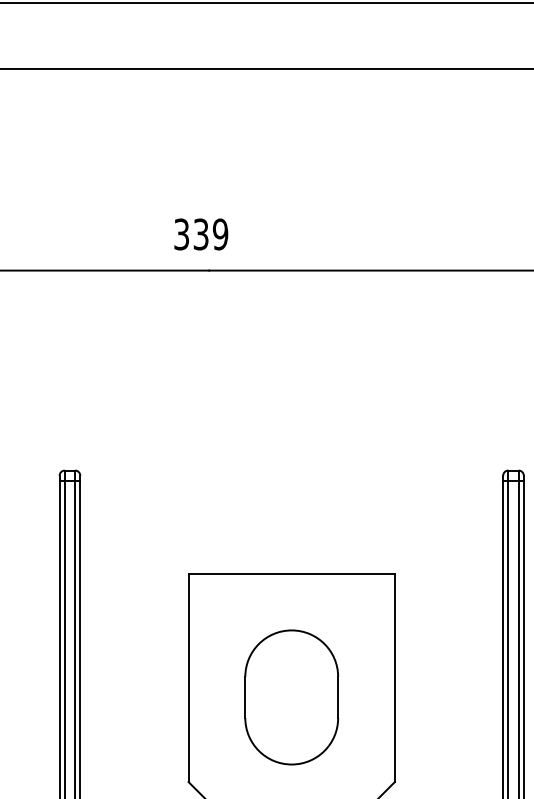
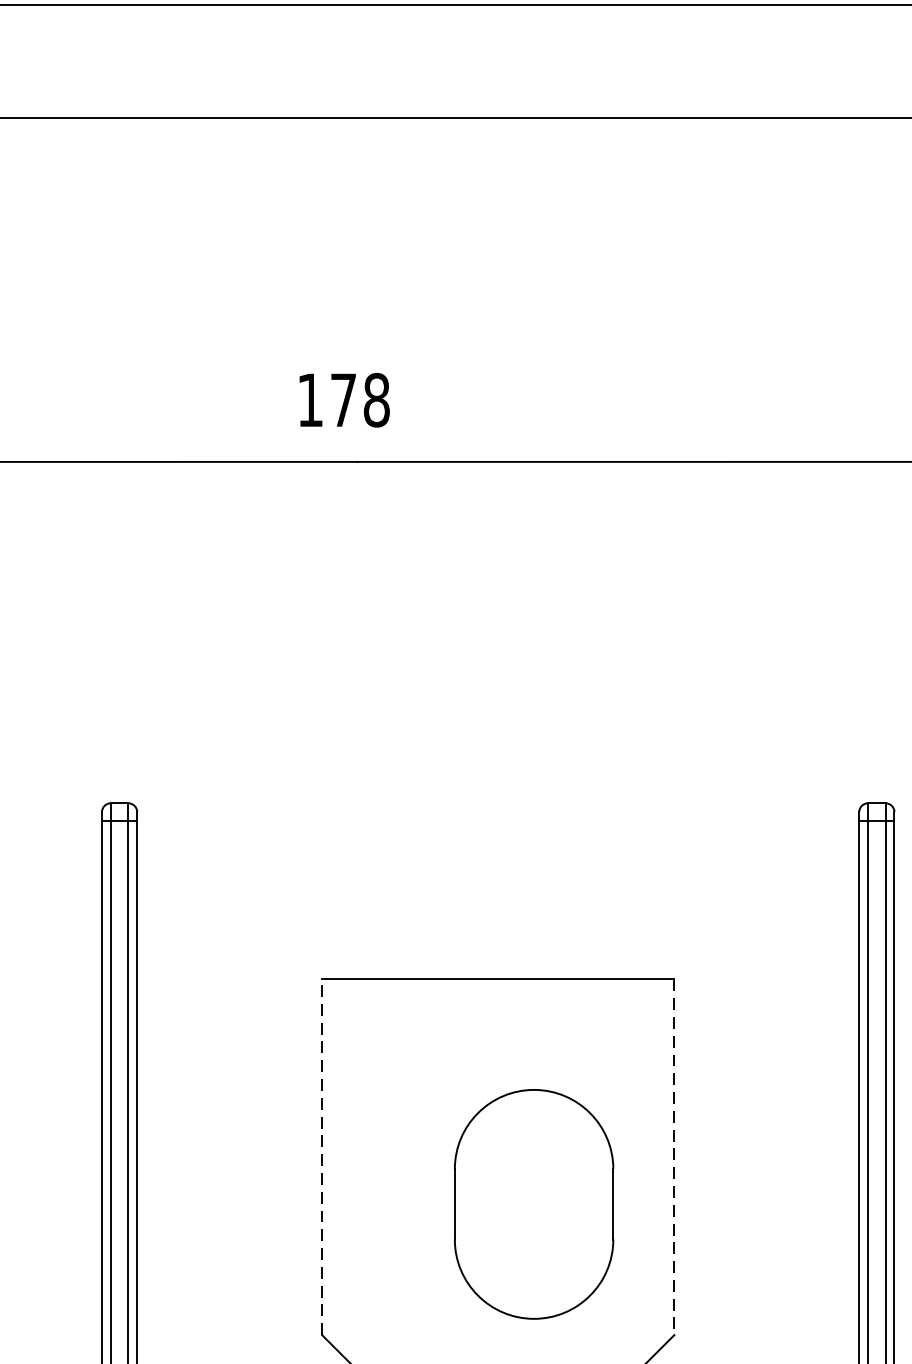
text: (201, 234) -> (344, 400), 339 -> 178
line: (188, 677) -> (321, 1156), solid -> dashed
line: (394, 678) -> (673, 1158), solid -> dashed
part: (291, 697) -> (533, 1204), moved

